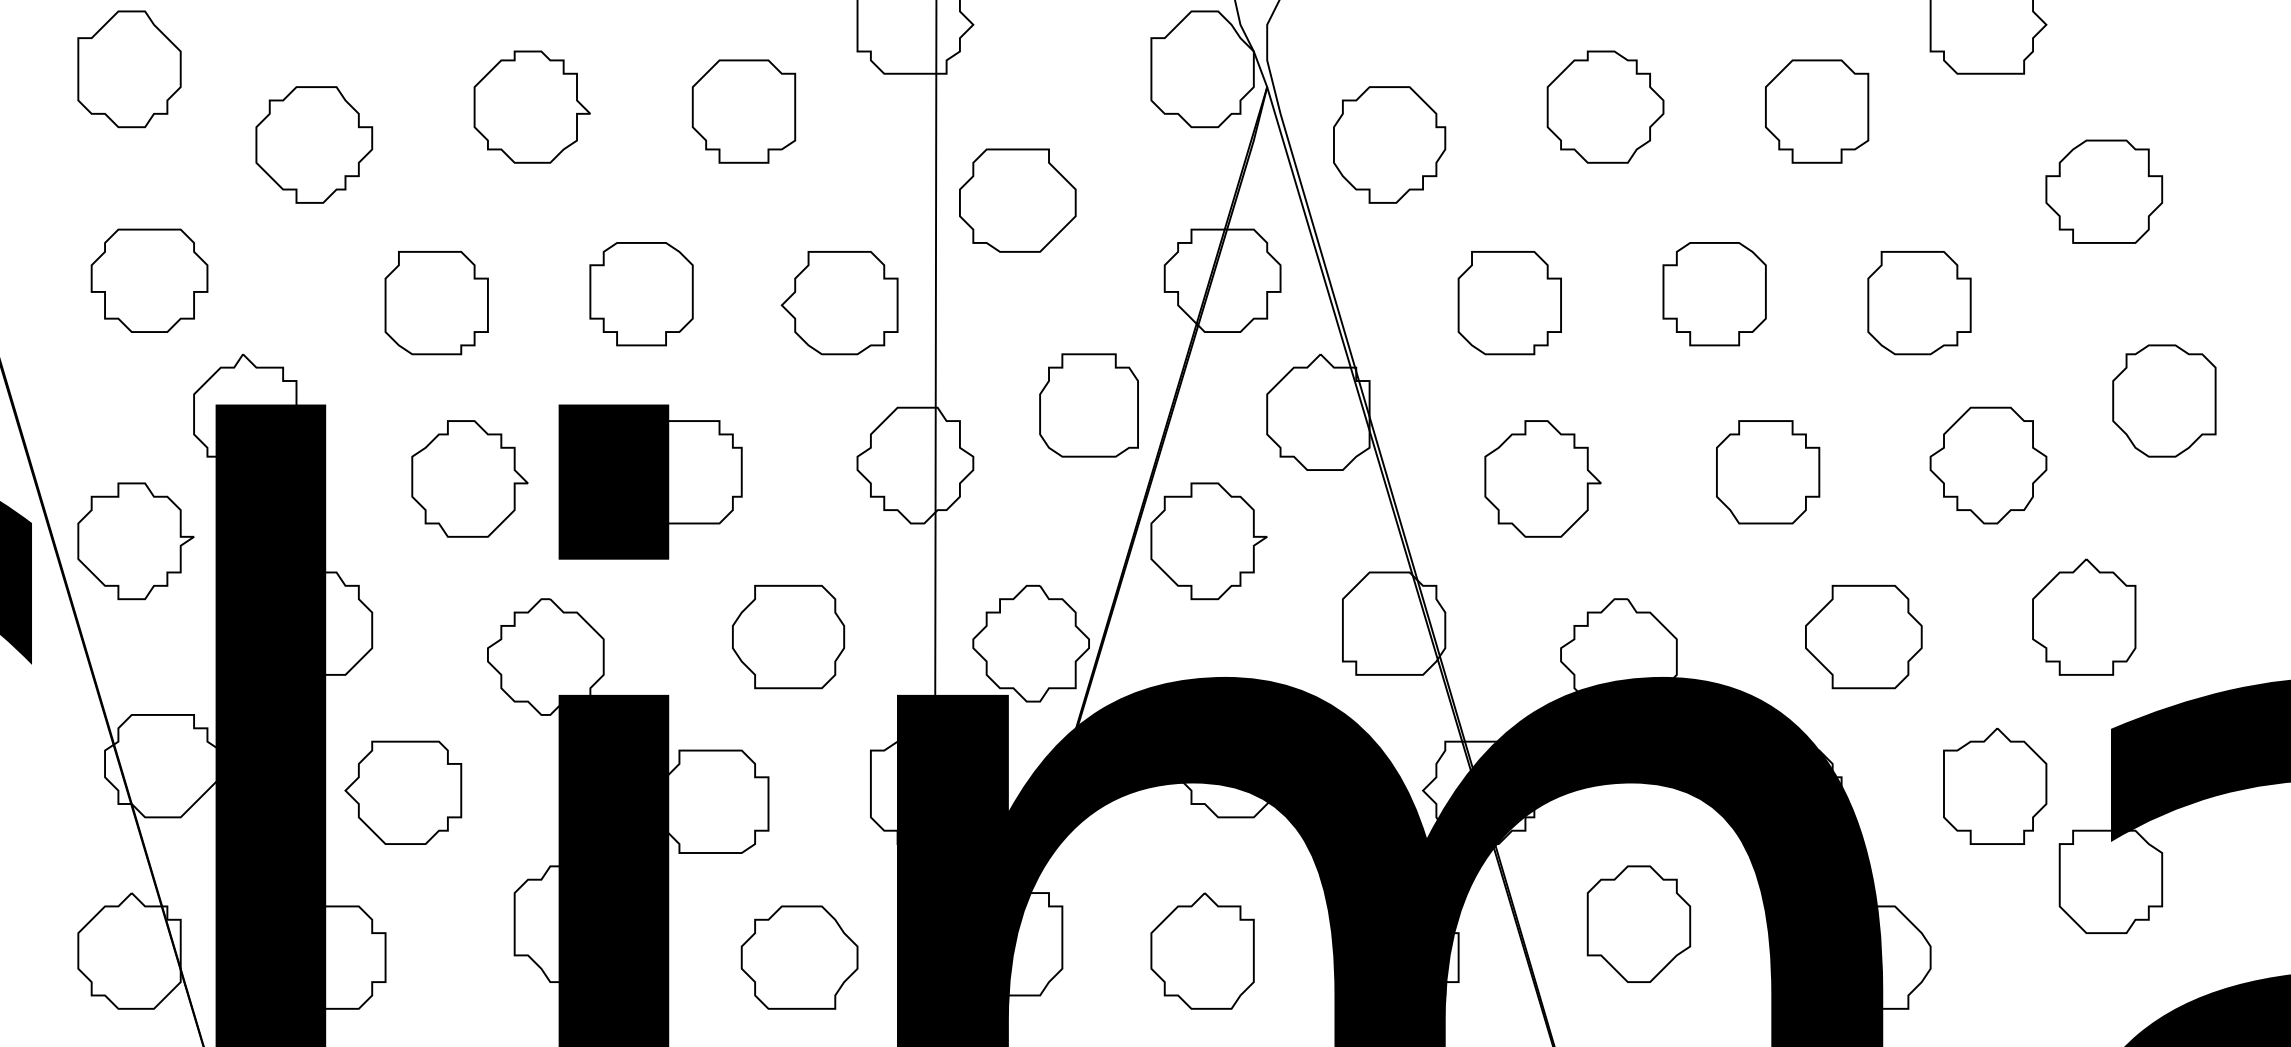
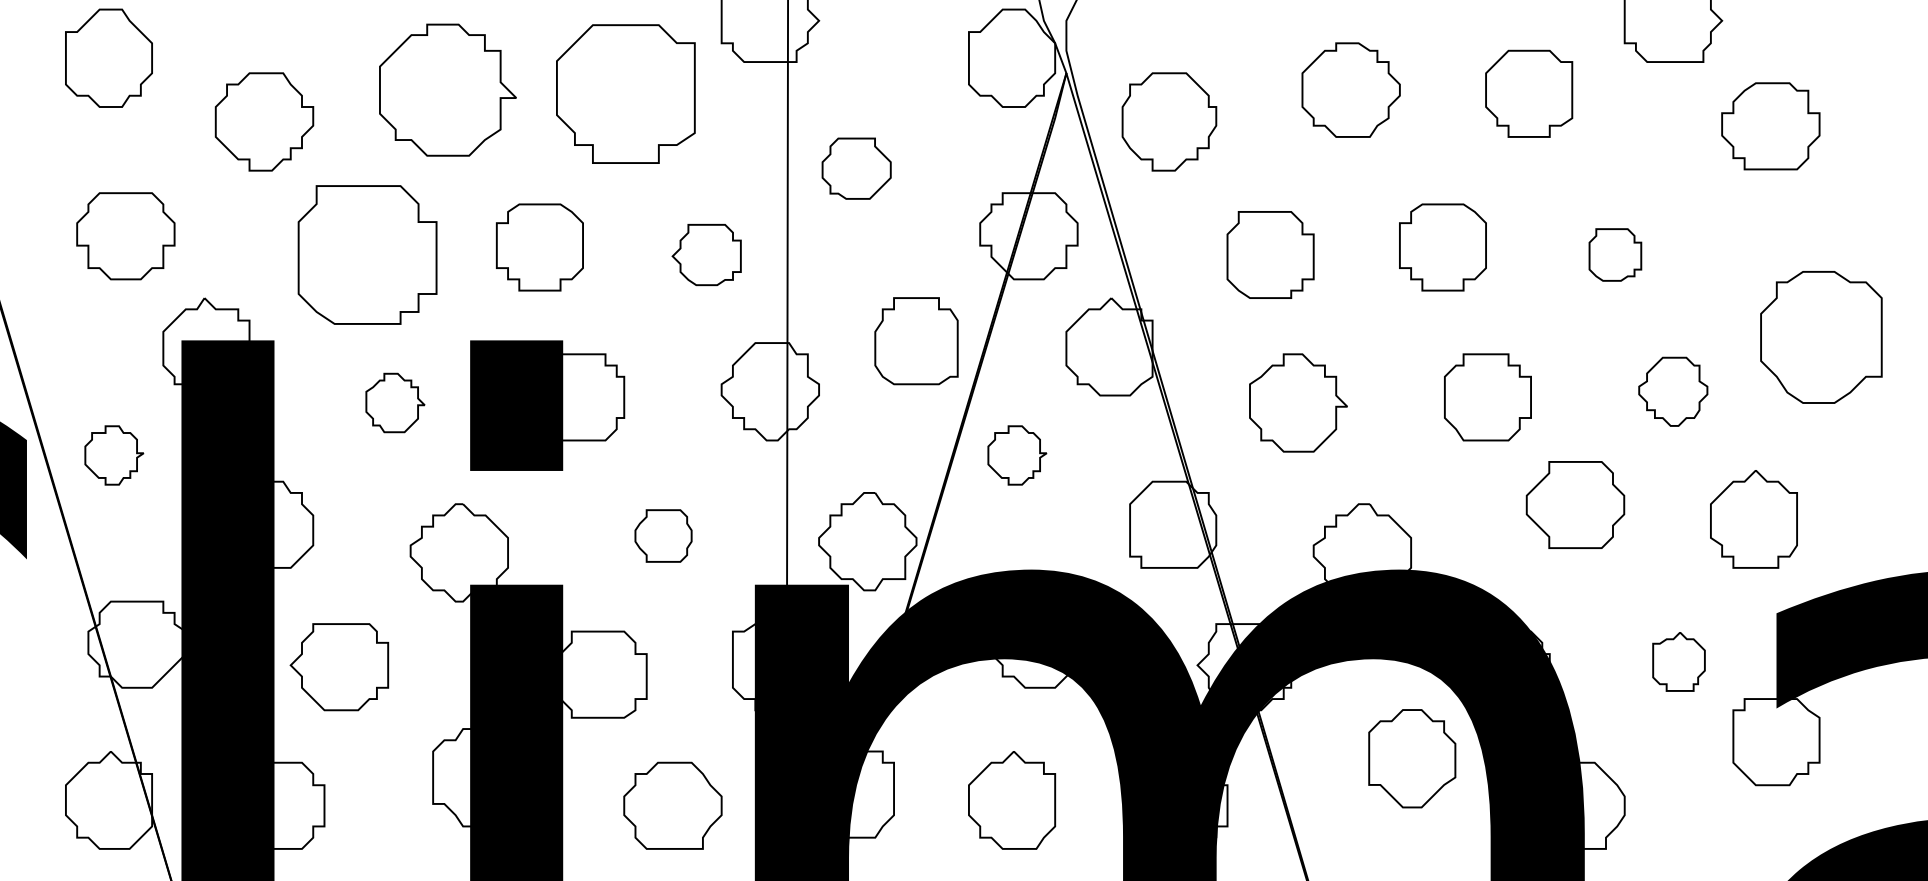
part: (531, 106) -> (447, 89), size x1.4
part: (744, 111) -> (626, 93), size x1.6
part: (2103, 191) -> (1770, 126), moved
part: (1017, 200) -> (856, 168), size x0.7
part: (436, 302) -> (367, 254), size x1.6
part: (839, 302) -> (706, 254), size x0.7
part: (1919, 302) -> (1615, 254), size x0.6
part: (2164, 401) -> (1821, 337), size x1.4
part: (1987, 465) -> (1672, 391), size x0.7
part: (469, 478) -> (395, 402), size x0.6
part: (136, 541) -> (114, 455), size x0.6
part: (1209, 541) -> (1017, 455), size x0.6
part: (788, 636) -> (663, 535), size x0.6
part: (1863, 636) -> (1575, 504), moved
part: (1994, 786) -> (1678, 661), size x0.6
part: (1639, 923) -> (1412, 758), moved

